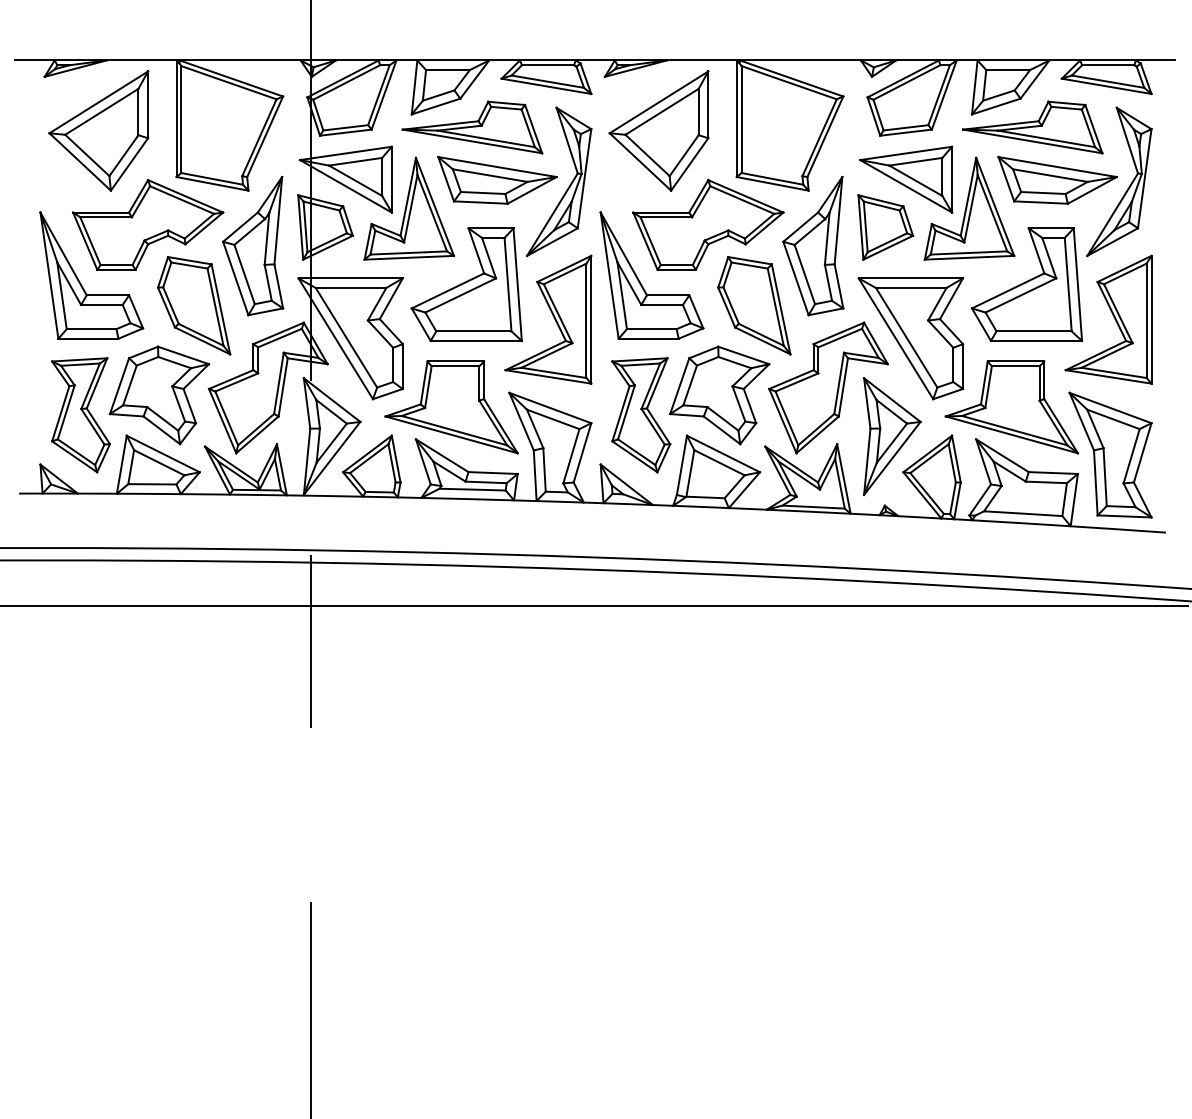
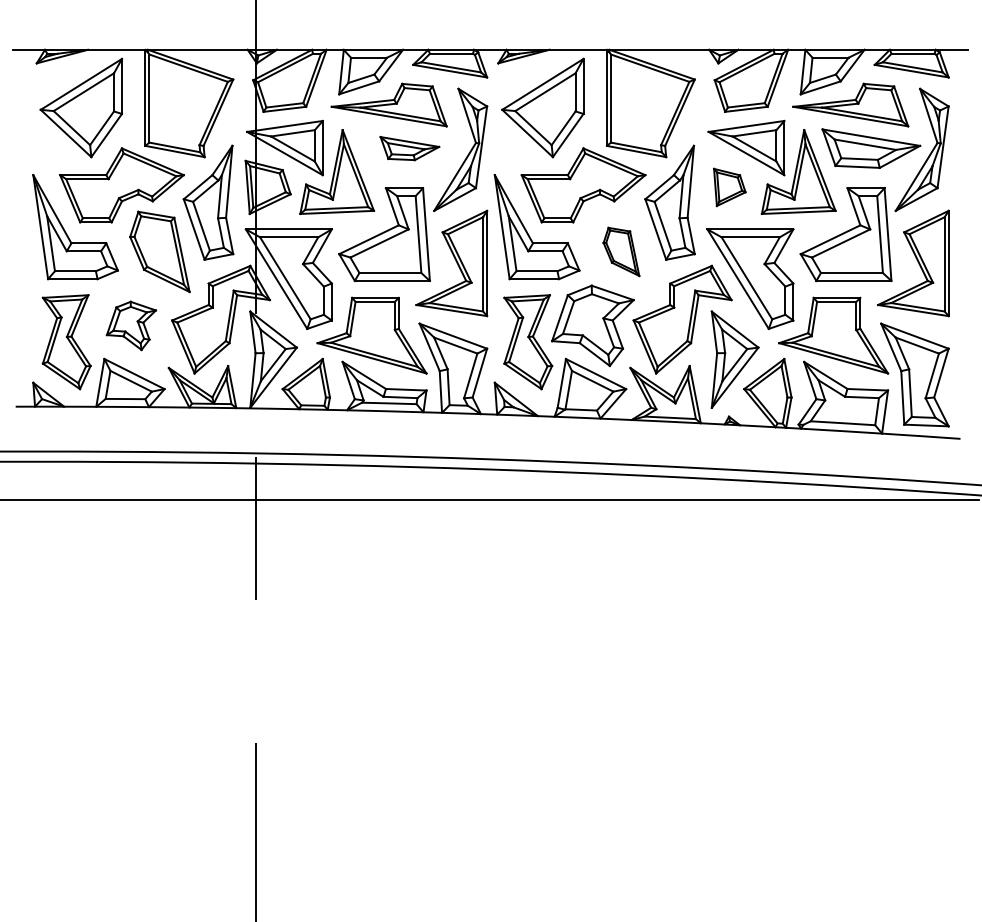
part: (497, 180) -> (409, 148), size x0.6
part: (885, 227) -> (729, 187), size x0.7
part: (754, 305) -> (621, 251), size x0.6
part: (159, 395) -> (131, 325), size x0.6

